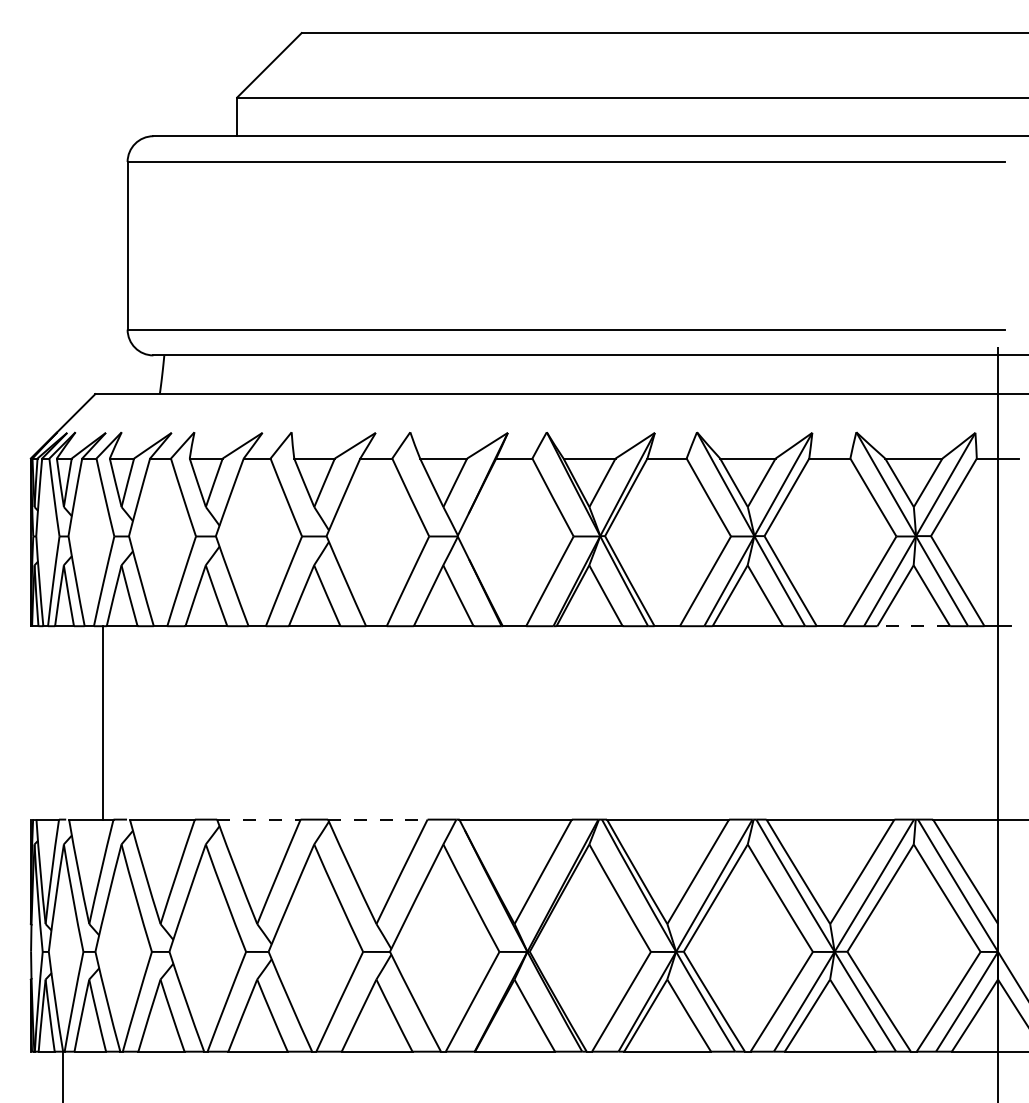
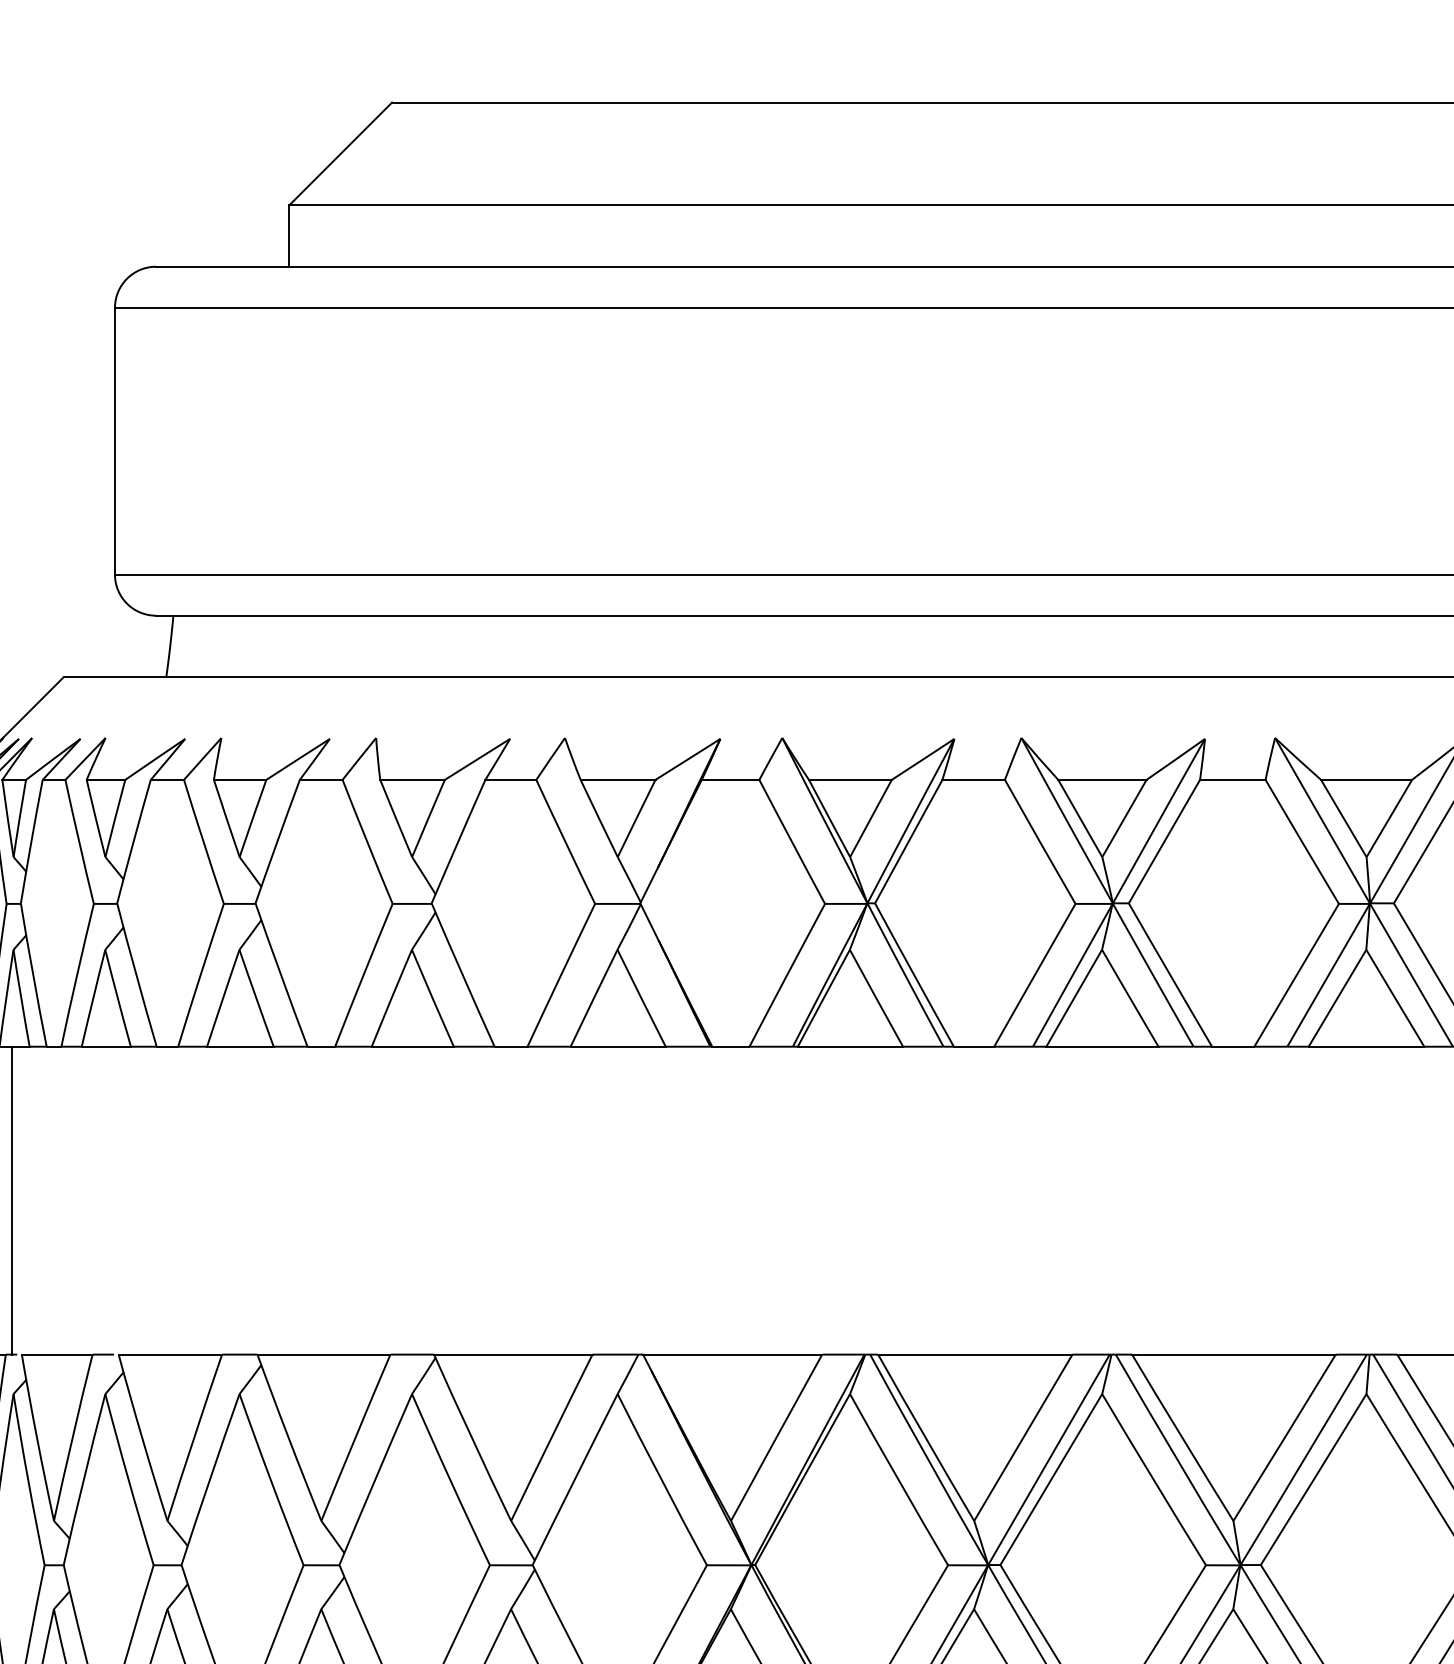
line: (913, 626) -> (1366, 1047), dashed -> solid
line: (103, 722) -> (12, 1200), moved
line: (258, 819) -> (323, 1354), dashed -> solid
line: (377, 819) -> (512, 1354), dashed -> solid

